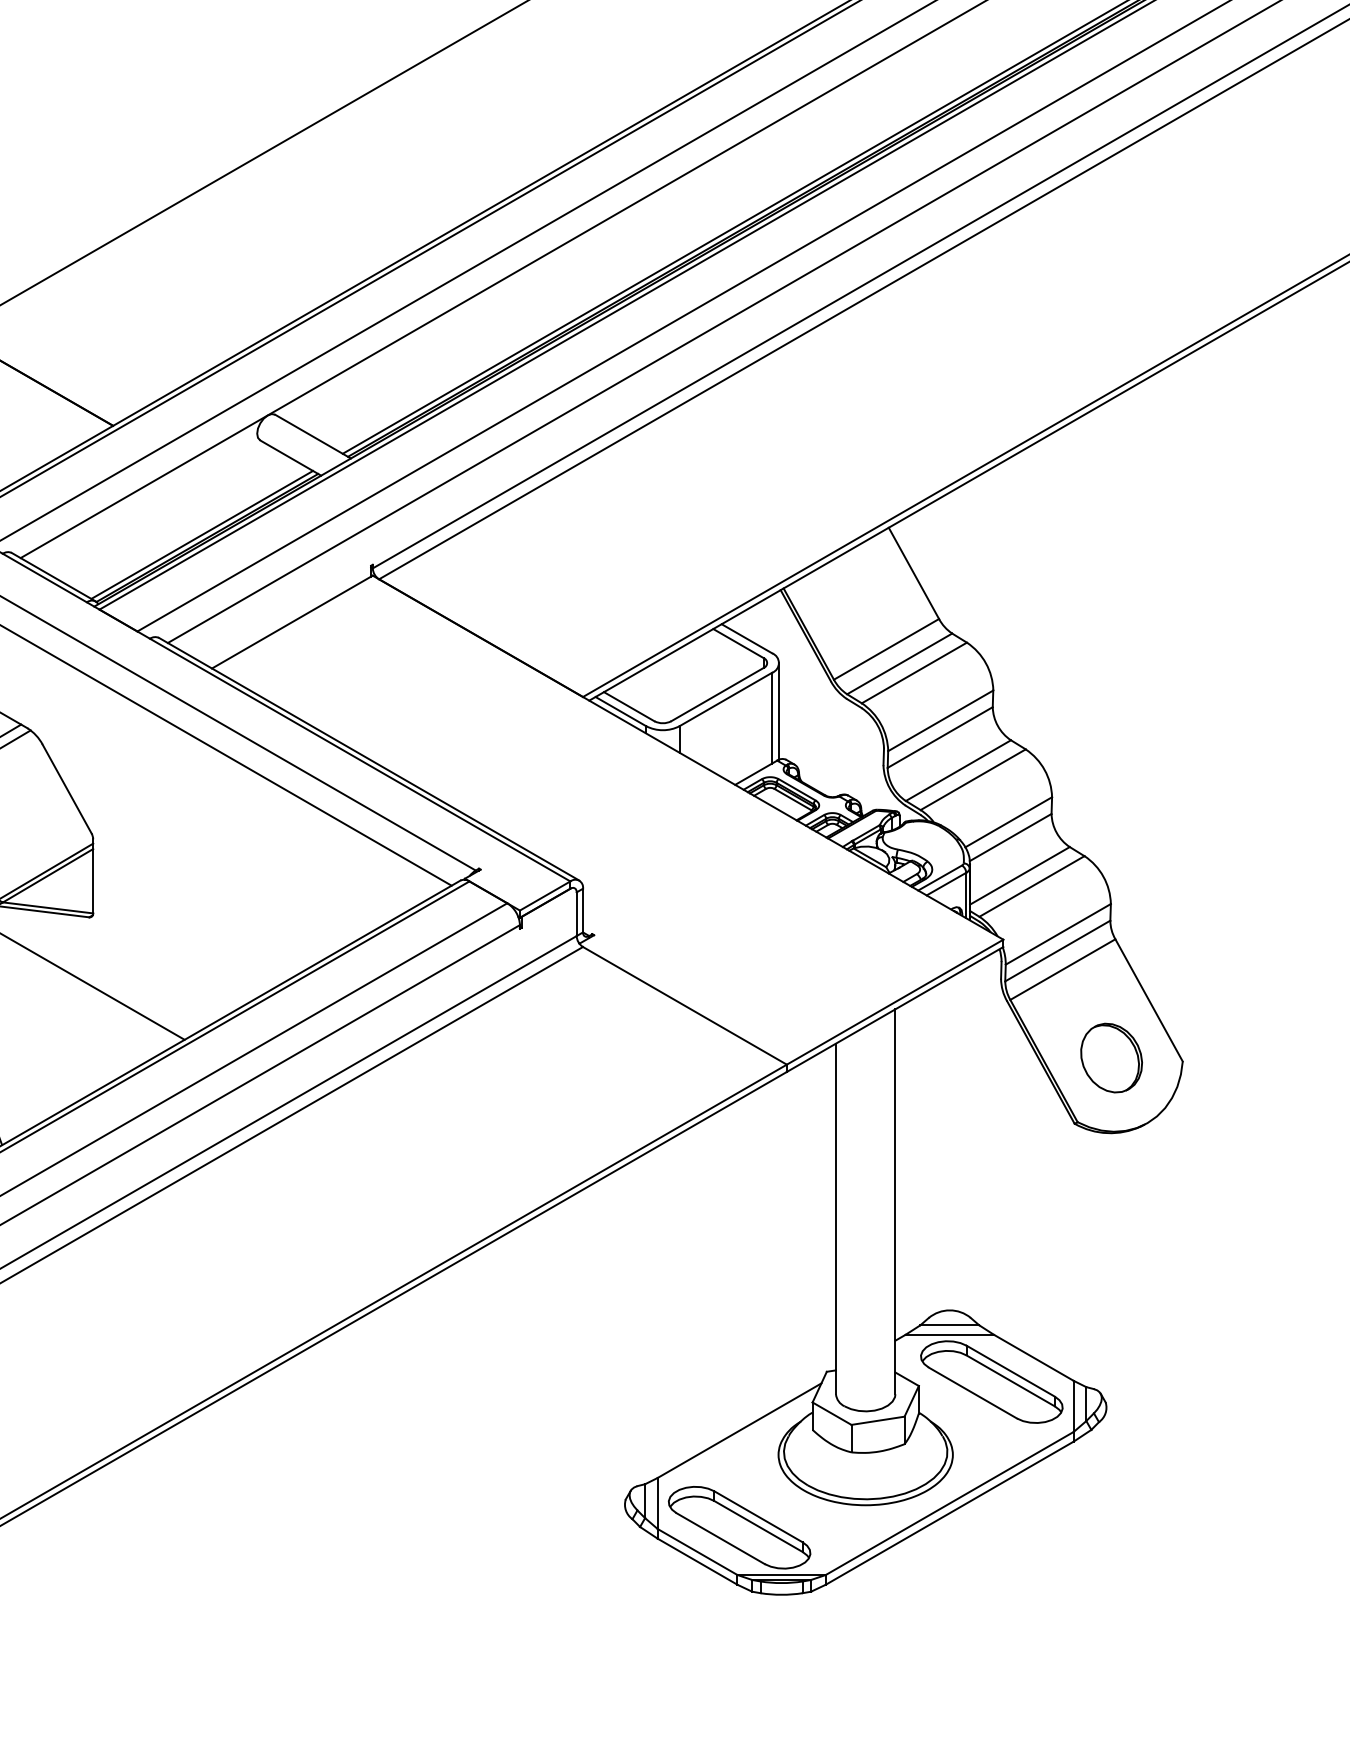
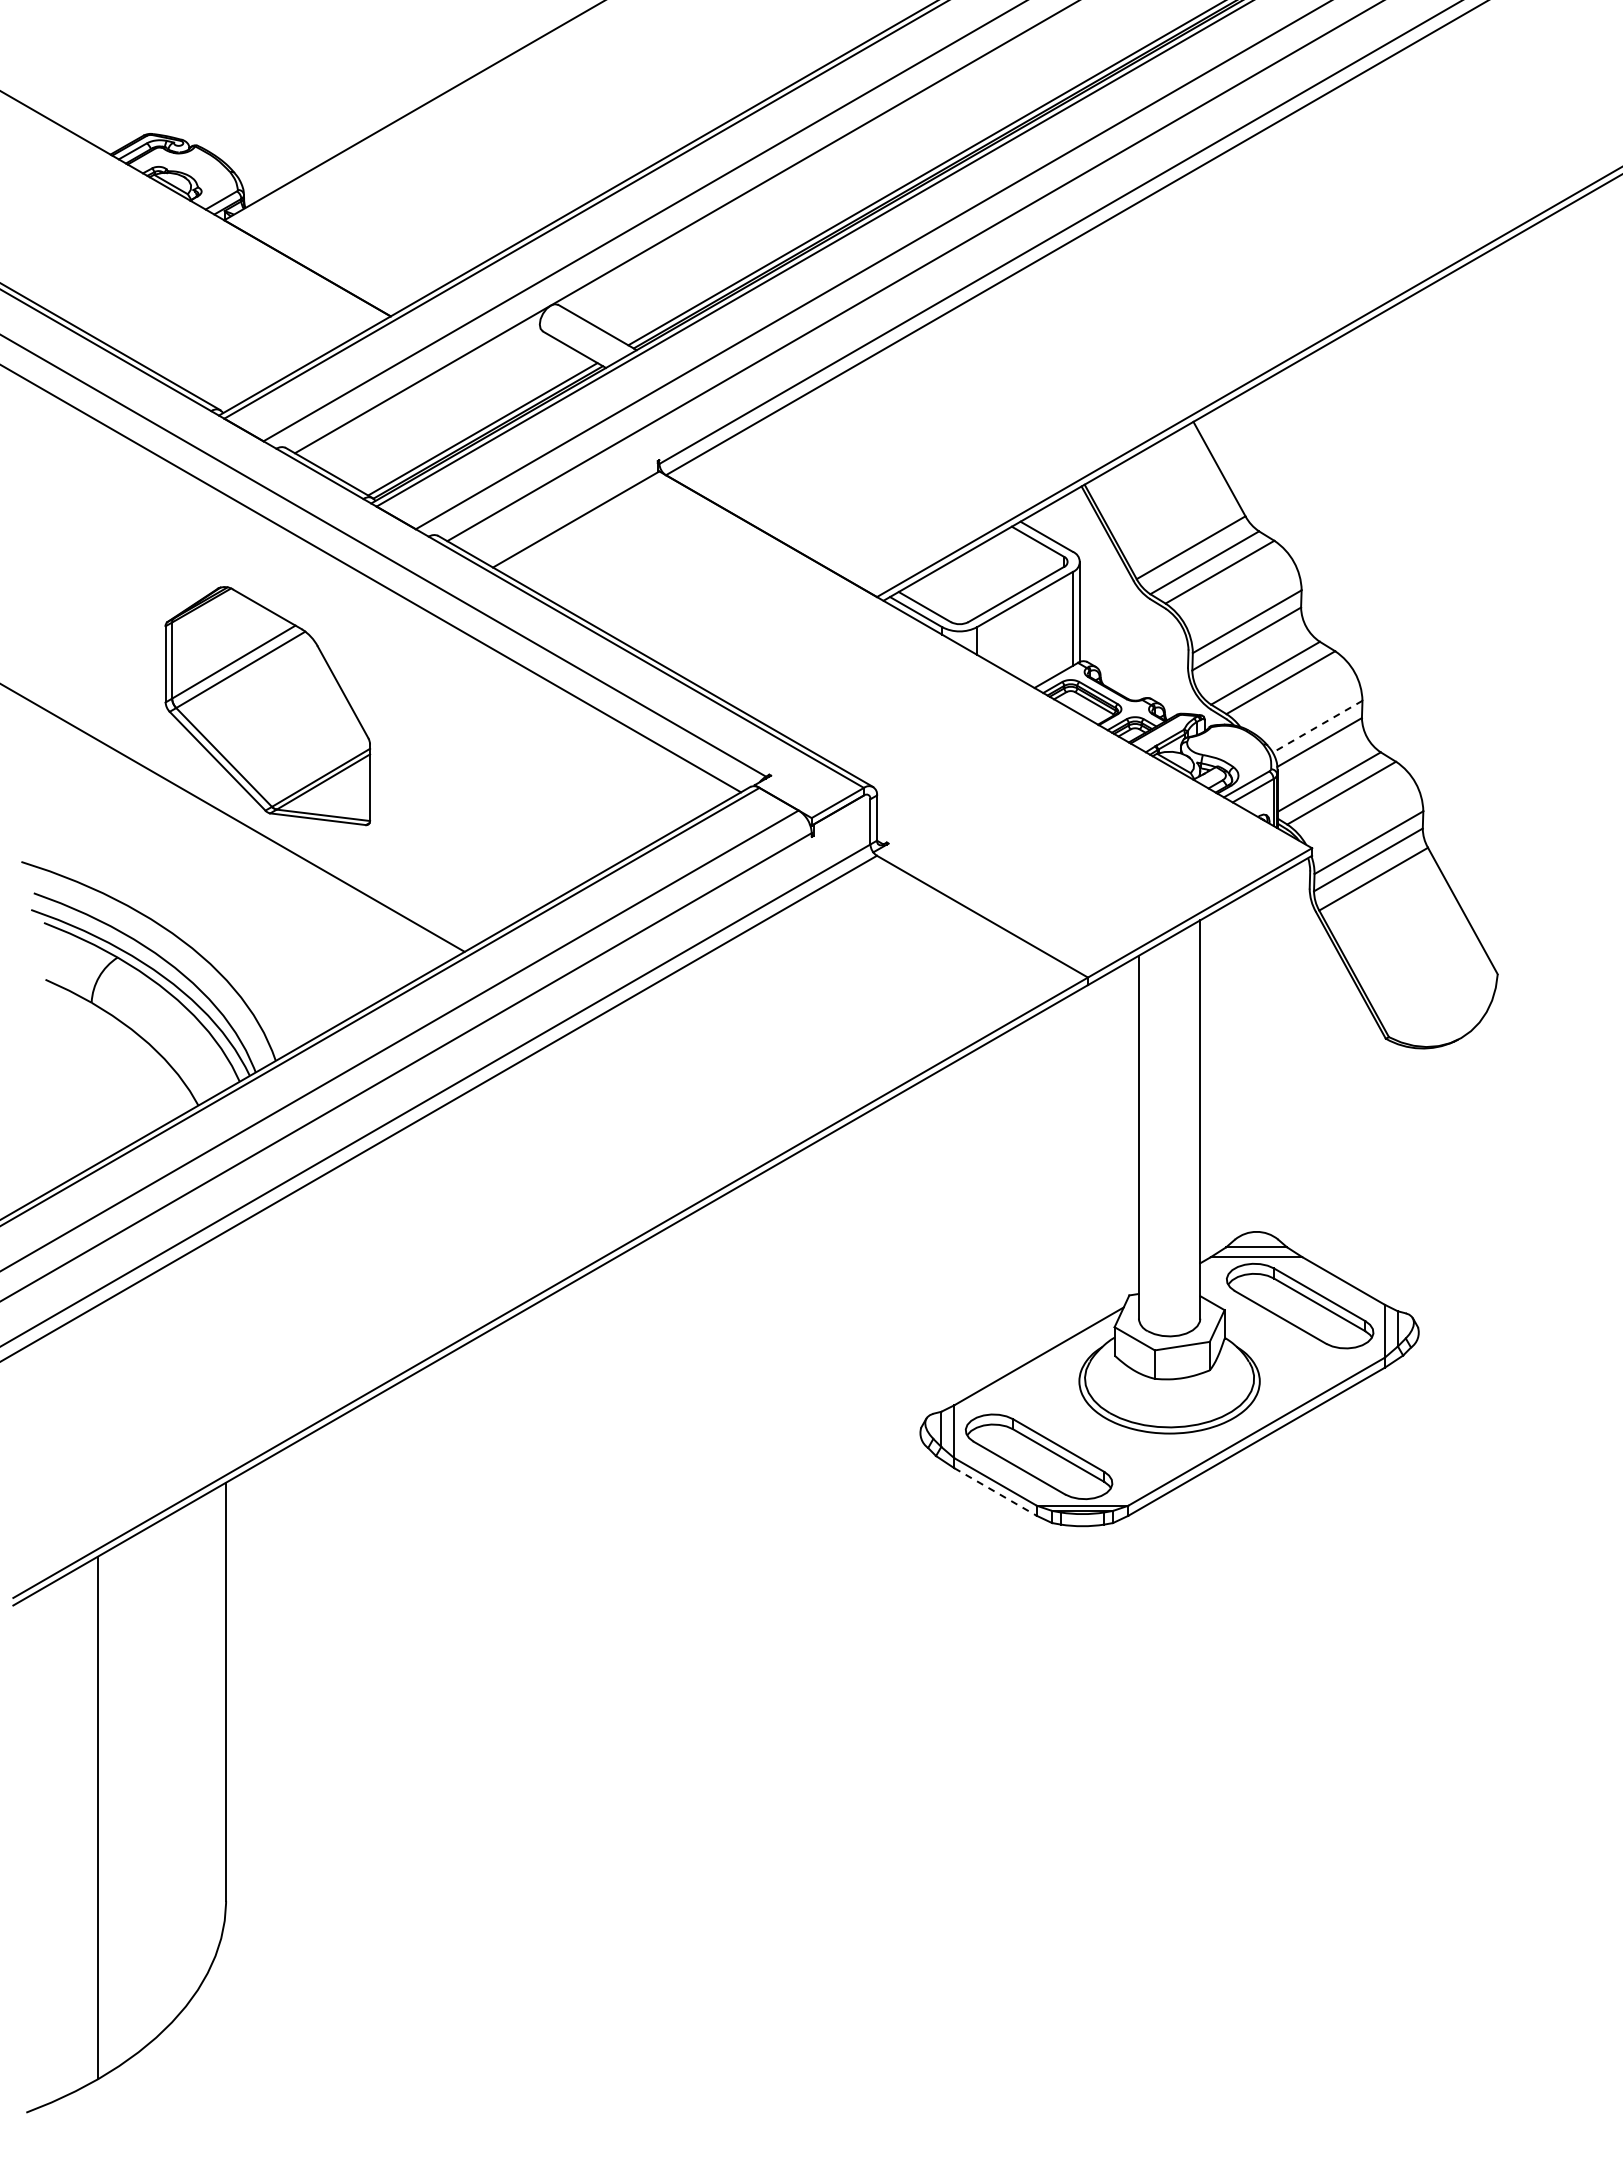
line: (1008, 822) -> (1317, 726), solid -> dashed
part: (1111, 1057) -> (1423, 970), removed
line: (697, 1562) -> (995, 1492), solid -> dashed

